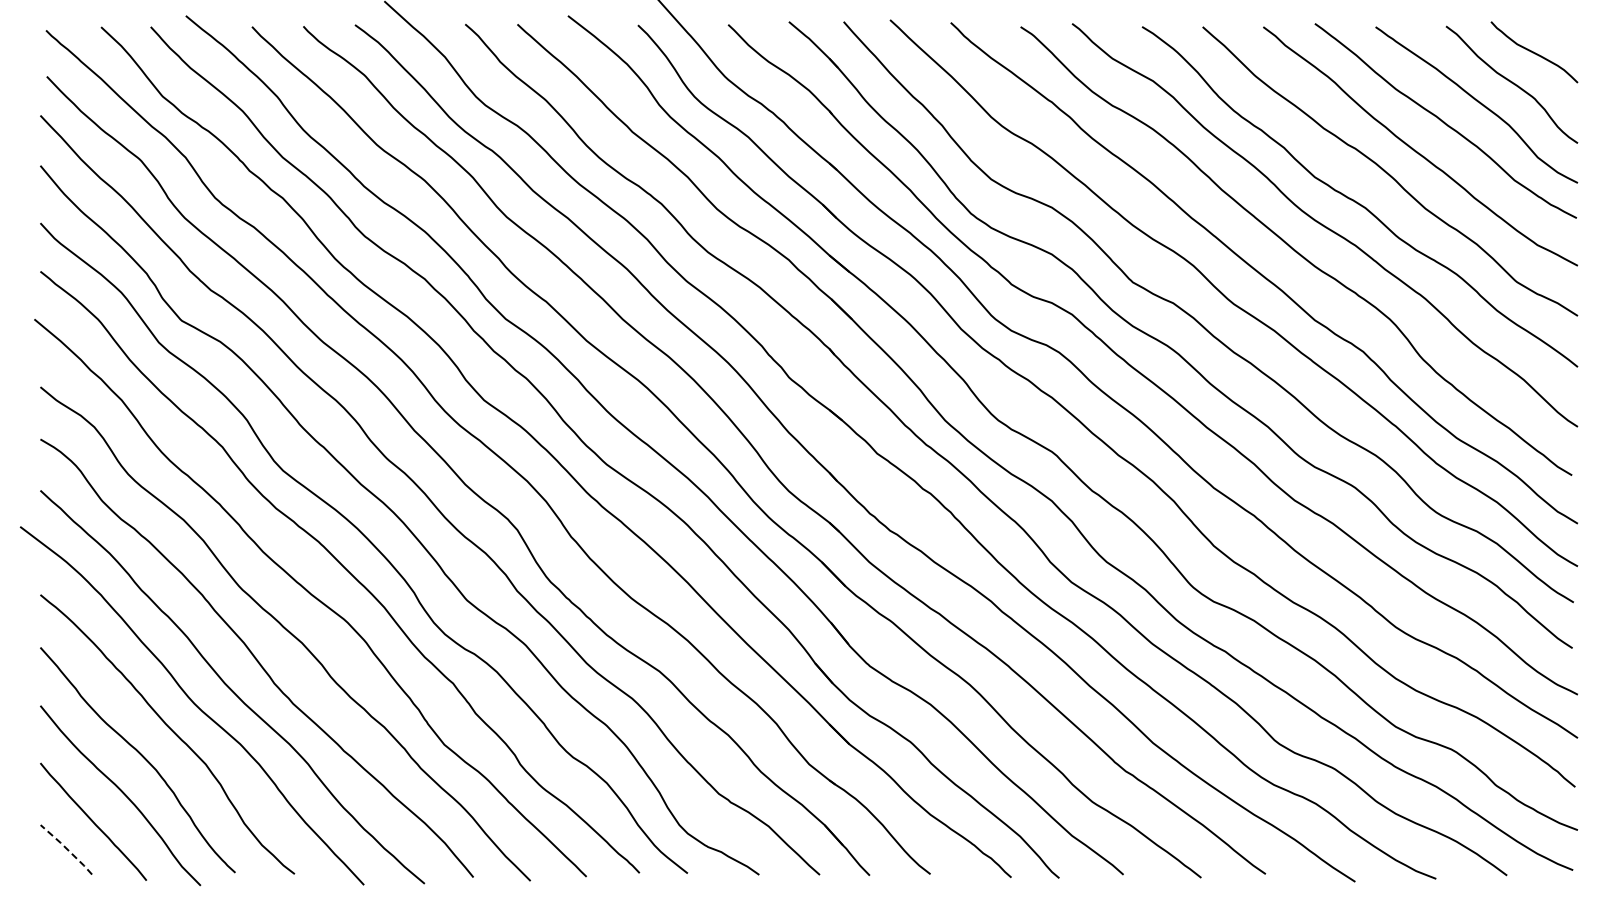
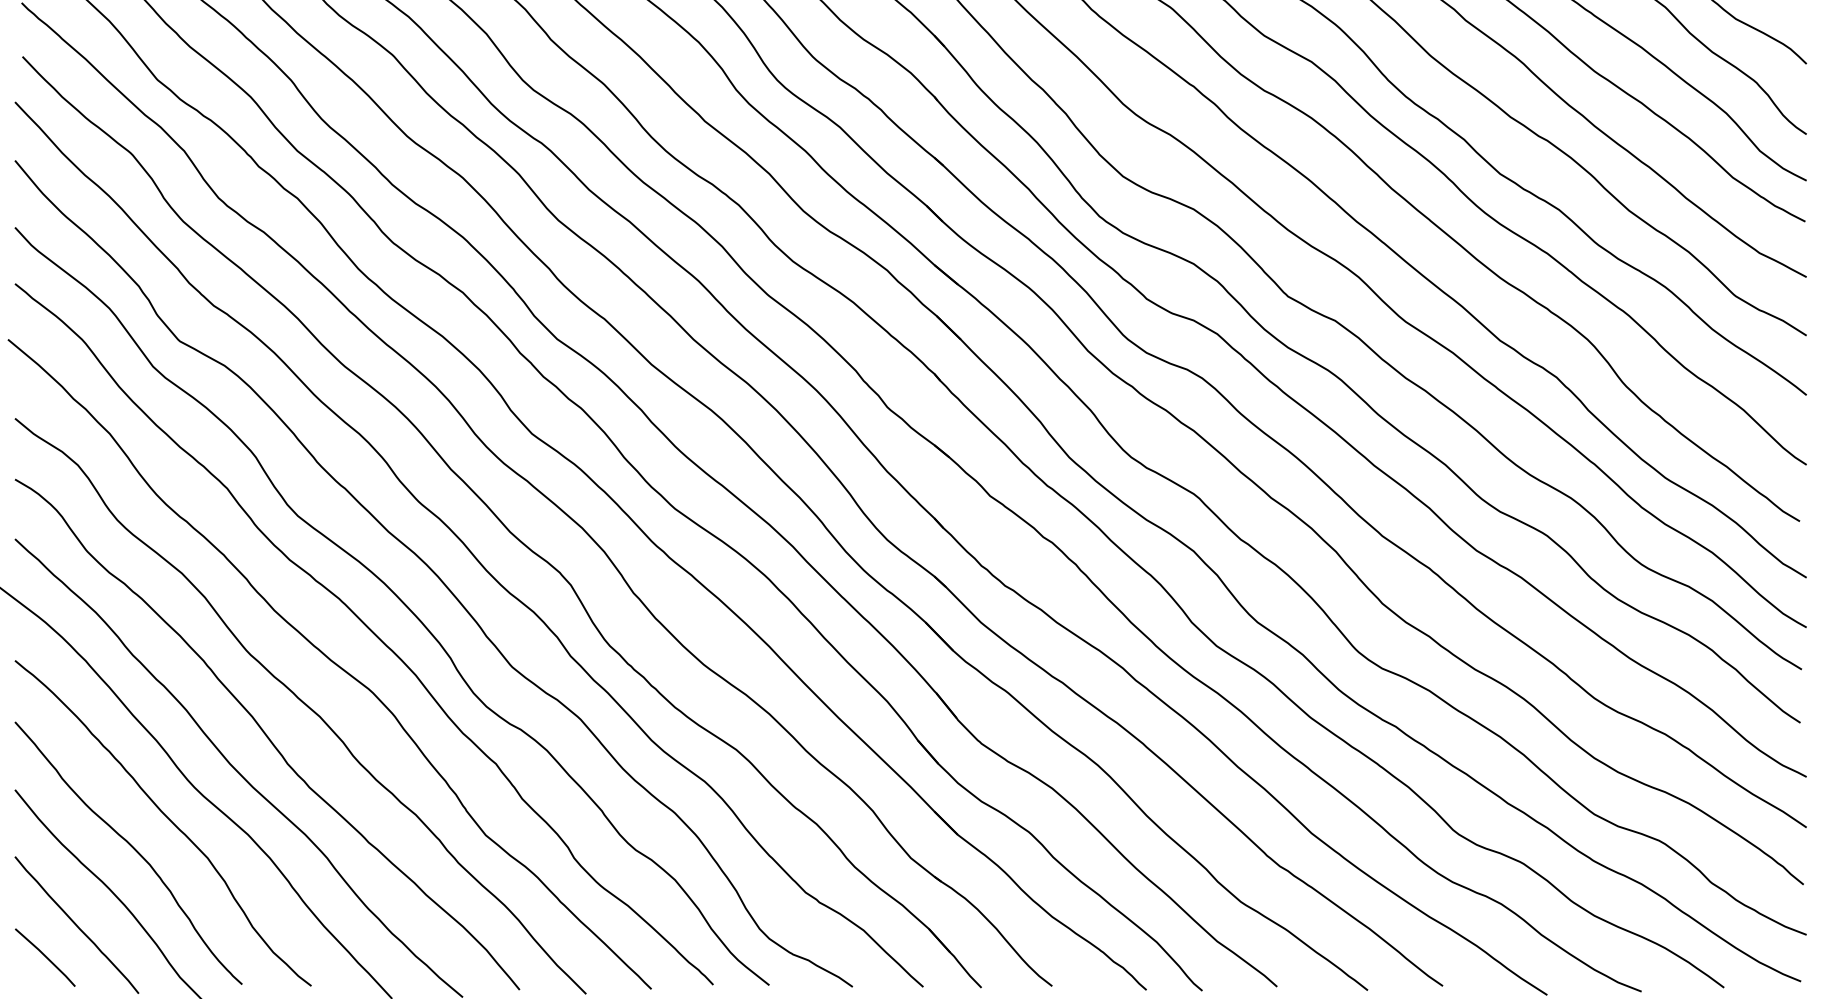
line: (67, 849) -> (46, 957), dashed -> solid

